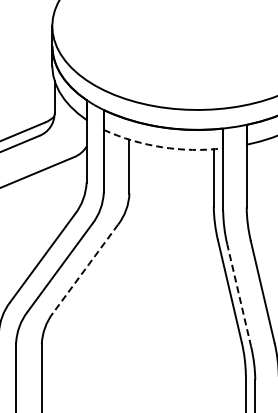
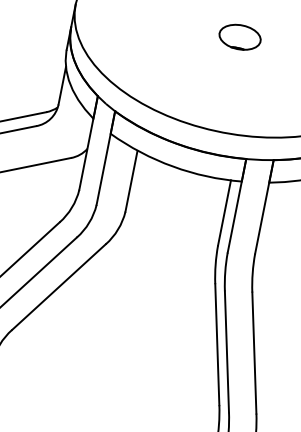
part: (197, 25) -> (240, 36), added
arc: (162, 147) -> (173, 166), dashed -> solid
line: (85, 268) -> (58, 286), dashed -> solid
line: (239, 295) -> (227, 351), dashed -> solid

